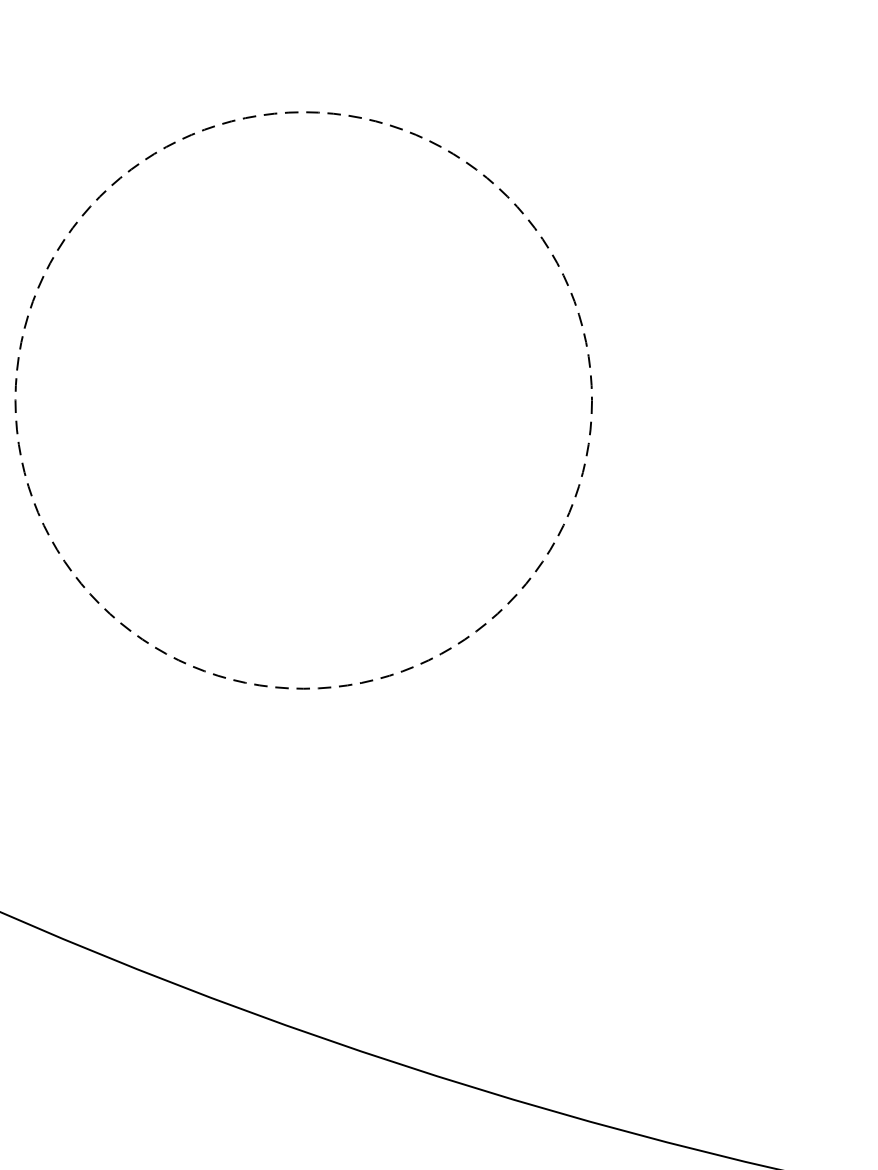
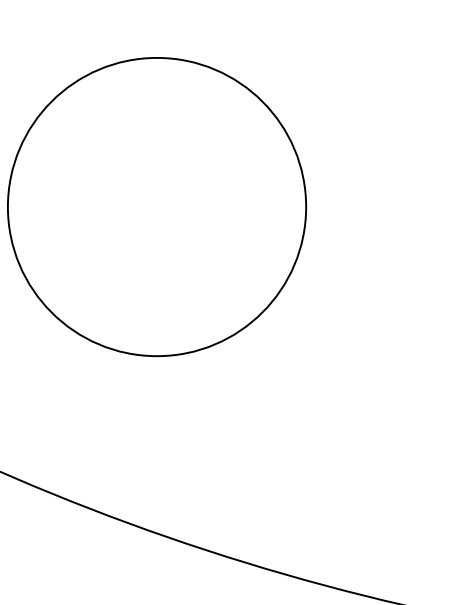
circle: (302, 399) -> (156, 206), dashed -> solid

